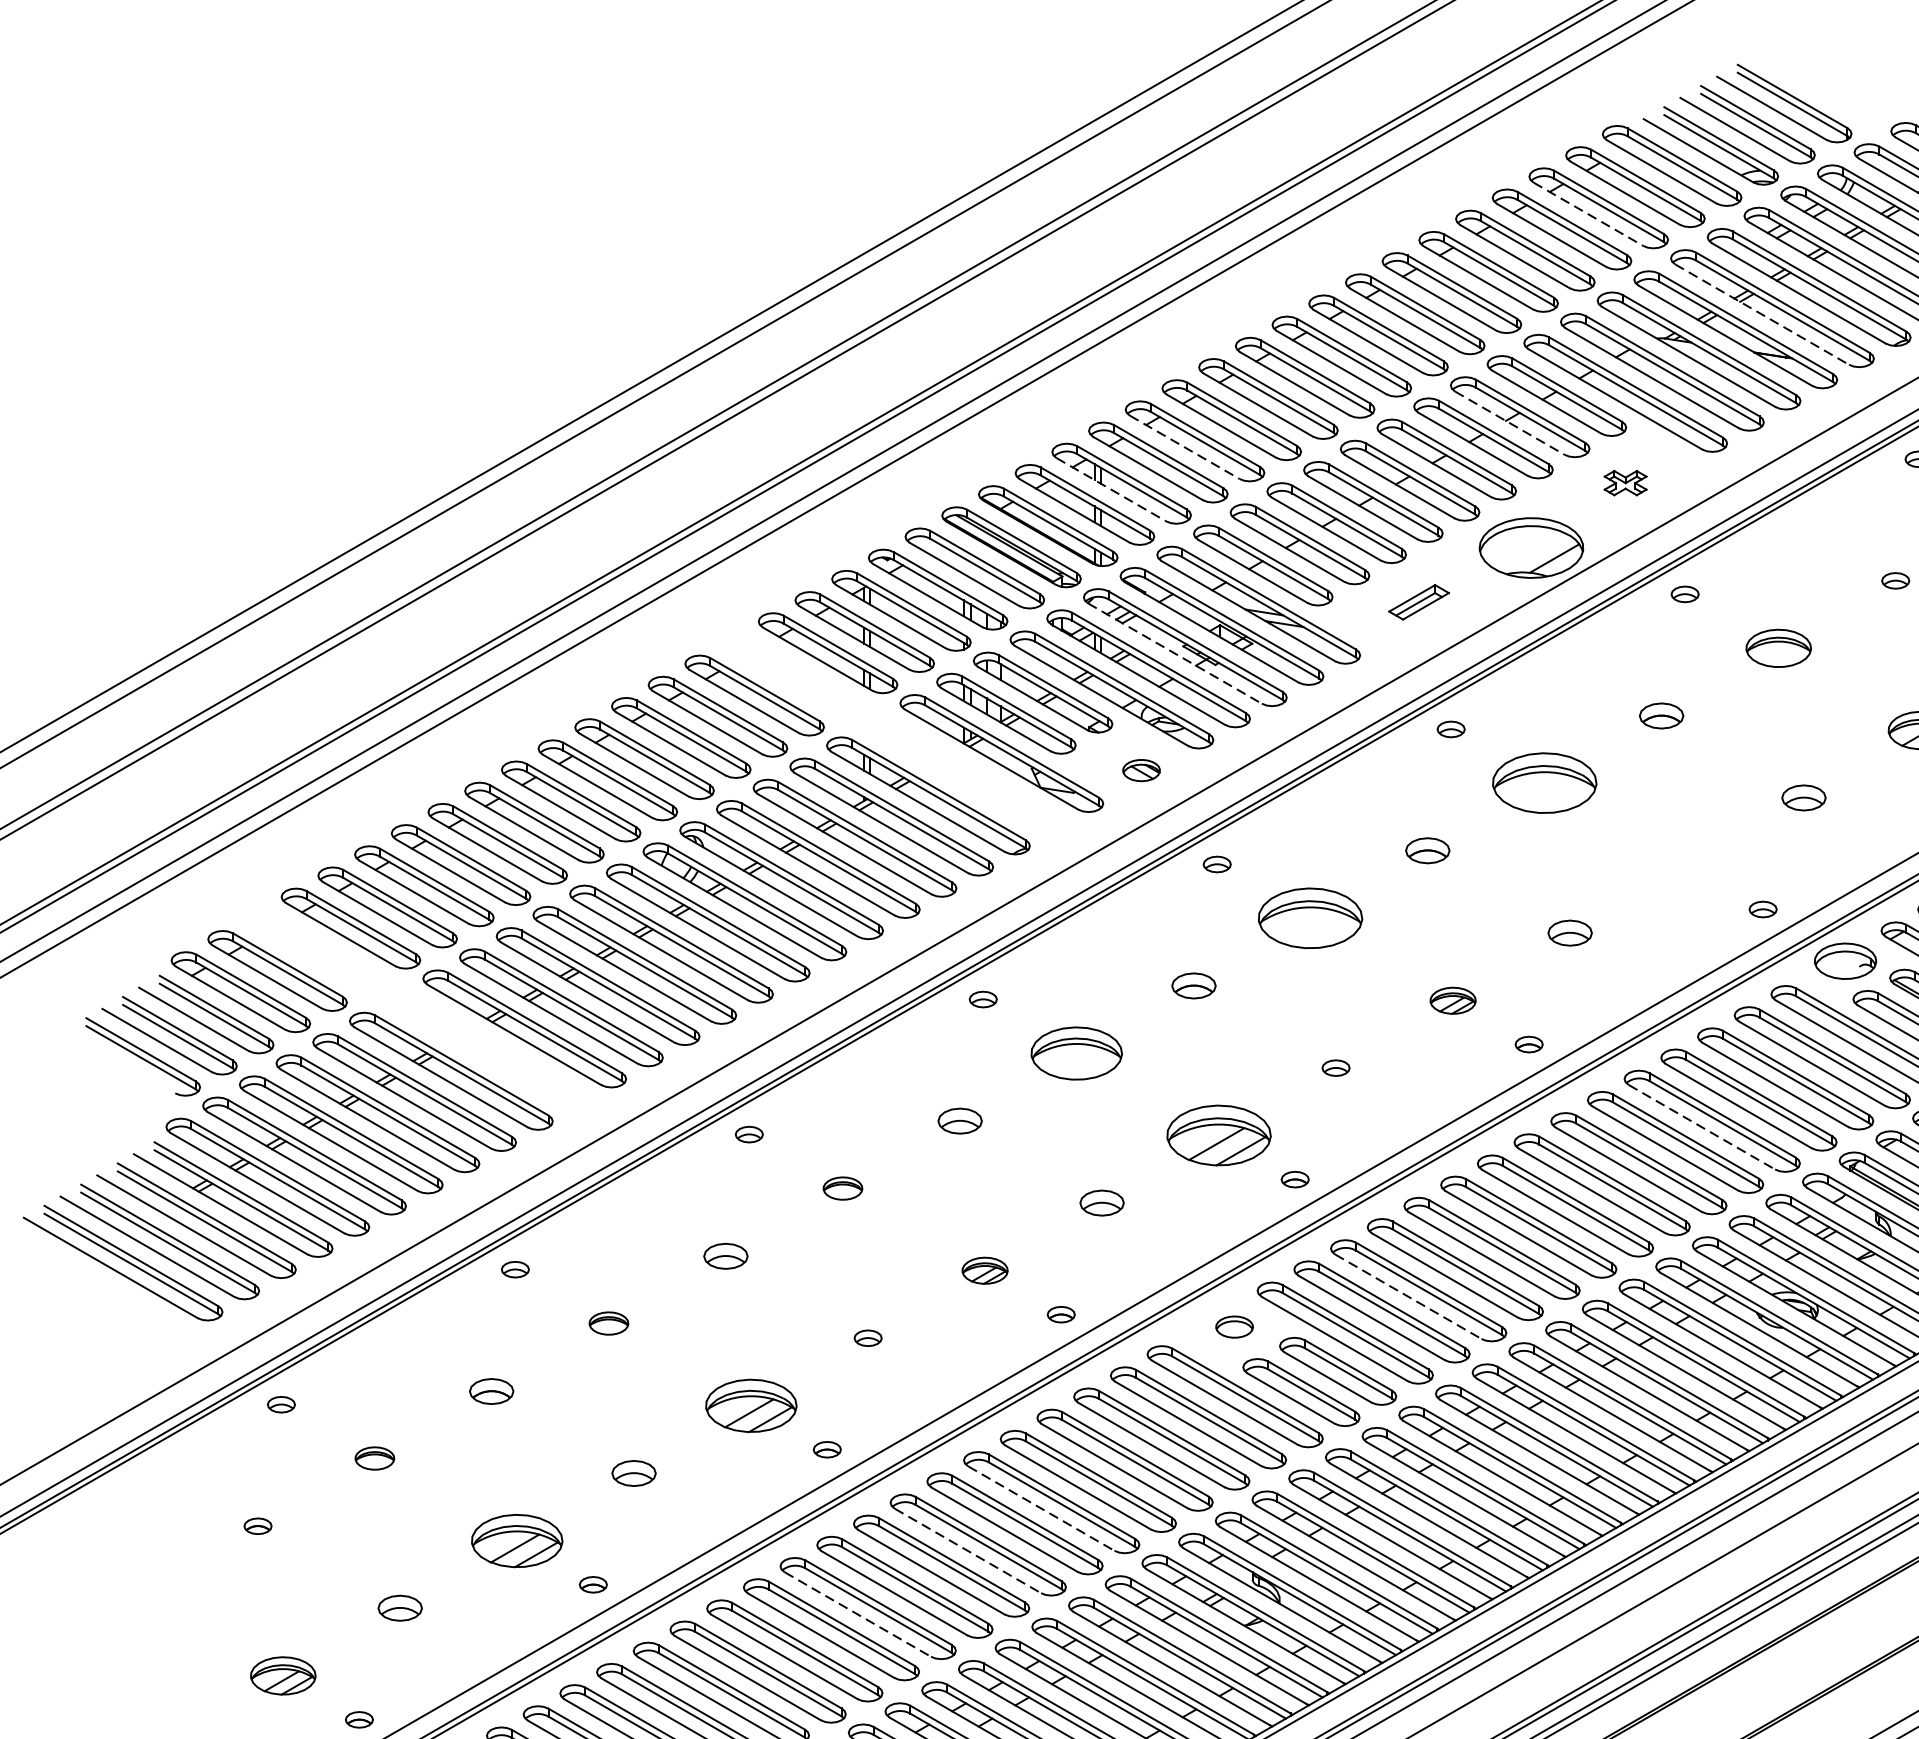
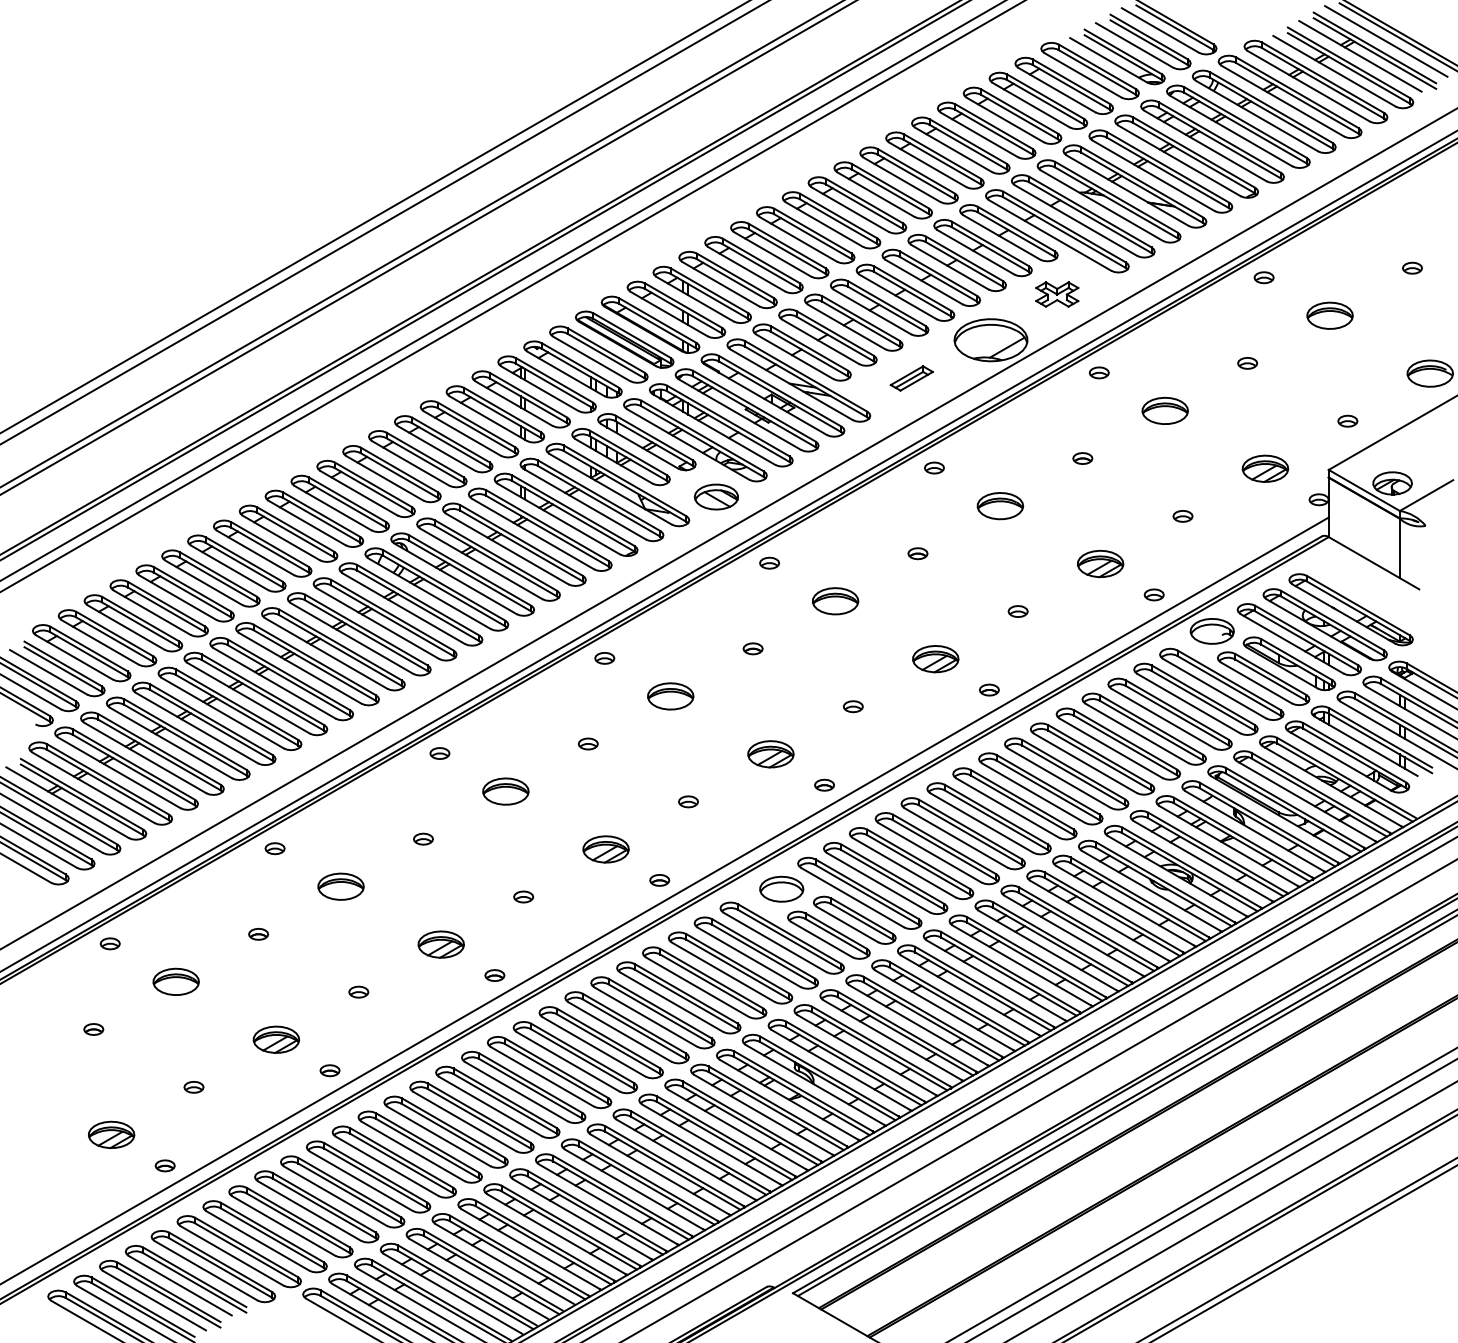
line: (1588, 214) -> (1031, 105), dashed -> solid
line: (1762, 314) -> (1153, 175), dashed -> solid
line: (1509, 423) -> (975, 252), dashed -> solid
line: (1184, 447) -> (746, 269), dashed -> solid
part: (1625, 483) -> (1057, 294), size x1.43
line: (1112, 490) -> (695, 299), dashed -> solid
line: (1174, 653) -> (739, 414), dashed -> solid
part: (1661, 715) -> (1082, 458), size x0.62
part: (893, 734) -> (541, 471), added
part: (1140, 769) -> (715, 496), size x1.67
part: (1544, 784) -> (1000, 506), size x0.62
part: (1803, 798) -> (1182, 516), size x0.62
part: (1427, 850) -> (917, 553), size x0.62
part: (1686, 864) -> (1100, 563), added
part: (1310, 918) -> (835, 601), size x0.62
part: (1569, 933) -> (1017, 611), size x0.62
part: (1192, 985) -> (752, 648), size x0.62
part: (1452, 1001) -> (935, 659), size x1.43
part: (416, 1009) -> (205, 665), added
part: (1076, 1053) -> (670, 696), size x0.71
part: (958, 1120) -> (587, 743), size x0.62
line: (1702, 1127) -> (1111, 748), dashed -> solid
part: (1218, 1135) -> (770, 754), size x0.62
part: (842, 1188) -> (505, 791), size x1.67
part: (1102, 1202) -> (688, 801), size x0.62
part: (725, 1255) -> (423, 838), size x0.62
part: (984, 1270) -> (605, 849), size x1.43
line: (1408, 1297) -> (904, 868), dashed -> solid
part: (608, 1323) -> (340, 886), size x1.67
part: (1234, 1326) -> (781, 888), size x1.67
part: (491, 1390) -> (258, 933), size x0.62
part: (750, 1405) -> (440, 944), size x0.71
part: (374, 1458) -> (175, 981), size x1.67
part: (633, 1472) -> (358, 991), size x0.62
line: (1042, 1509) -> (646, 1017), dashed -> solid
part: (517, 1540) -> (276, 1039), size x0.71
line: (968, 1551) -> (594, 1047), dashed -> solid
part: (399, 1608) -> (193, 1087), size x0.62
line: (857, 1614) -> (516, 1091), dashed -> solid

